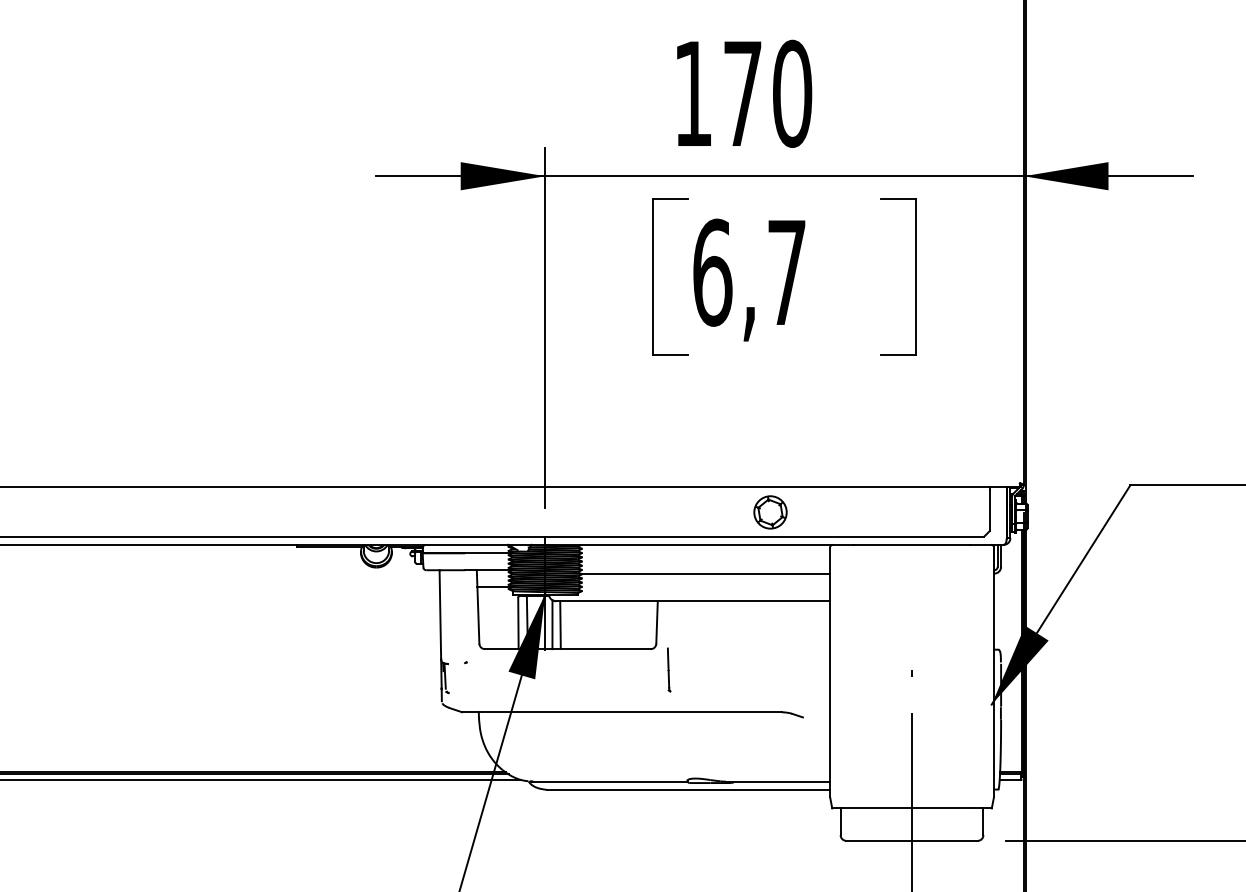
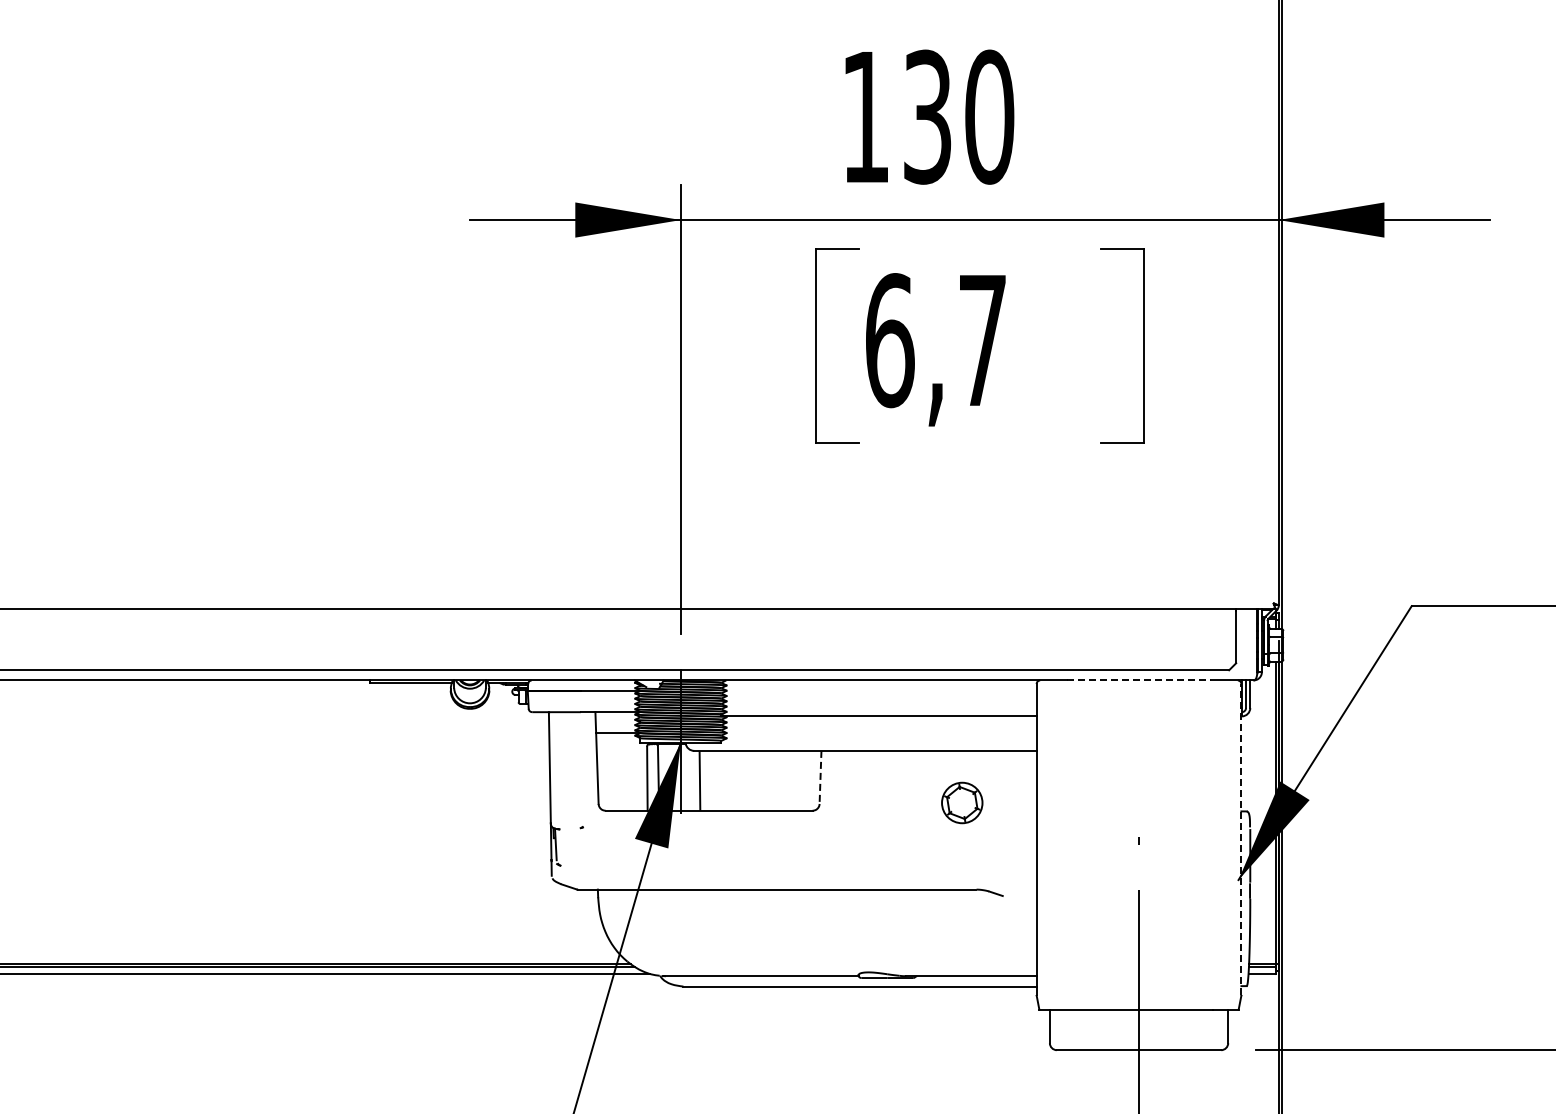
text: (742, 93) -> (927, 116), 170 -> 130
part: (770, 512) -> (962, 802), moved
line: (912, 544) -> (1139, 680), solid -> dashed
line: (657, 622) -> (820, 777), solid -> dashed
line: (552, 624) -> (689, 779), removed
part: (669, 669) -> (835, 836), removed
line: (994, 672) -> (1241, 839), solid -> dashed

